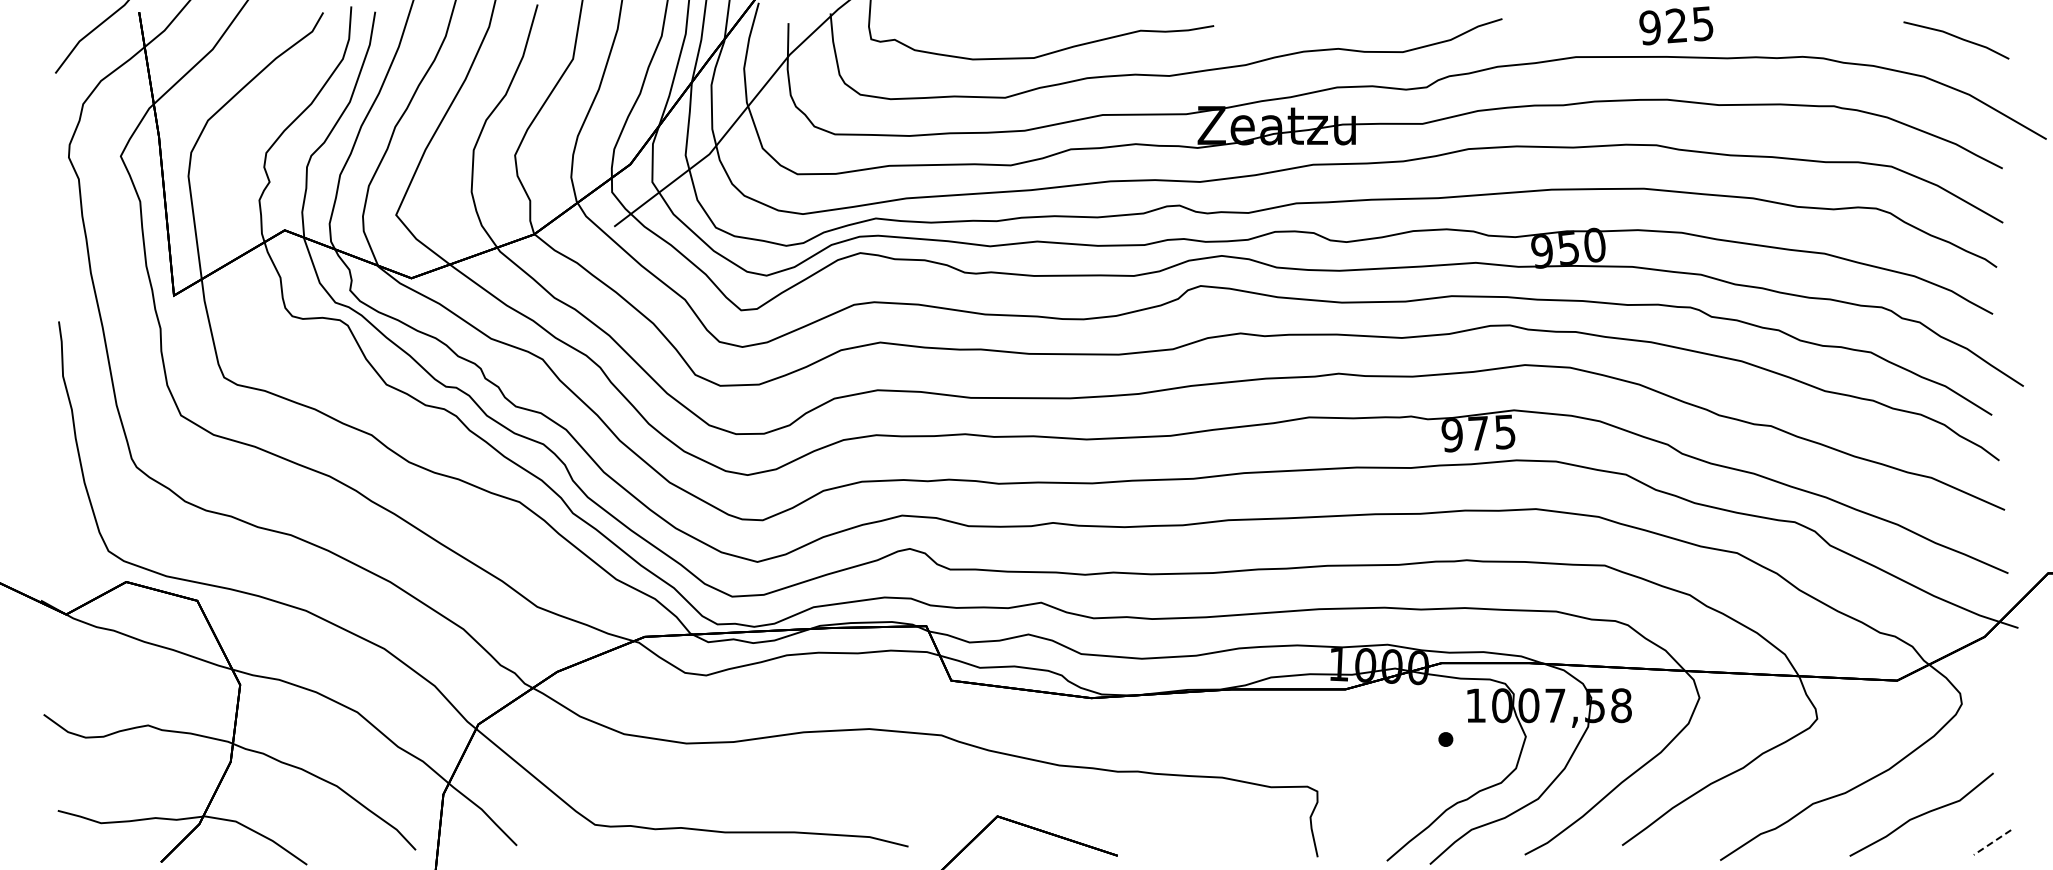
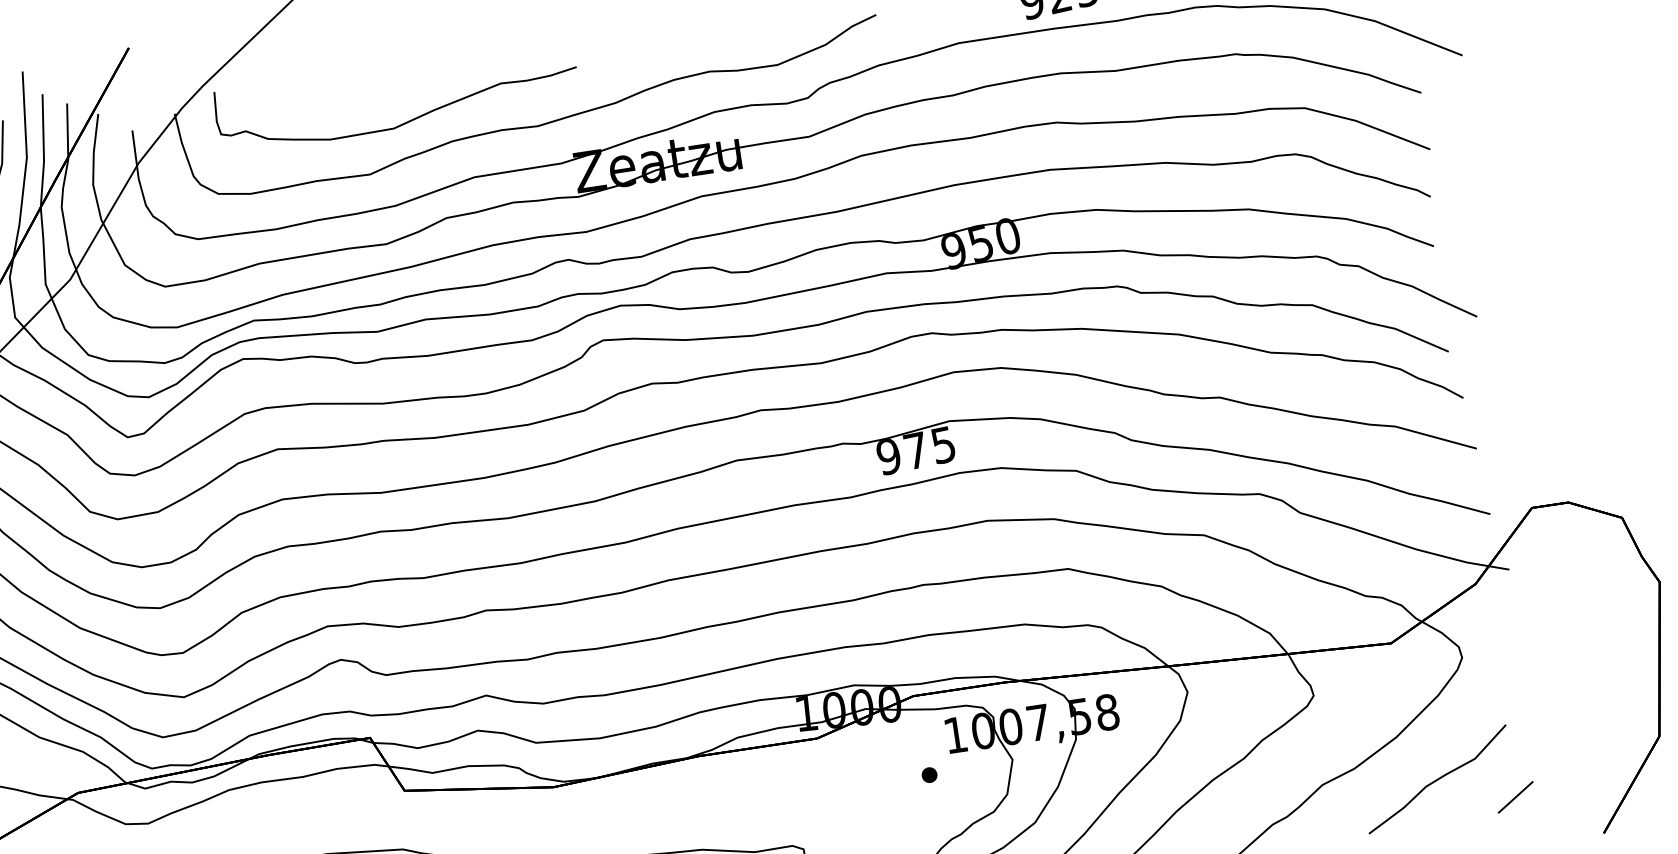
line: (1992, 842) -> (1515, 797), dashed -> solid

